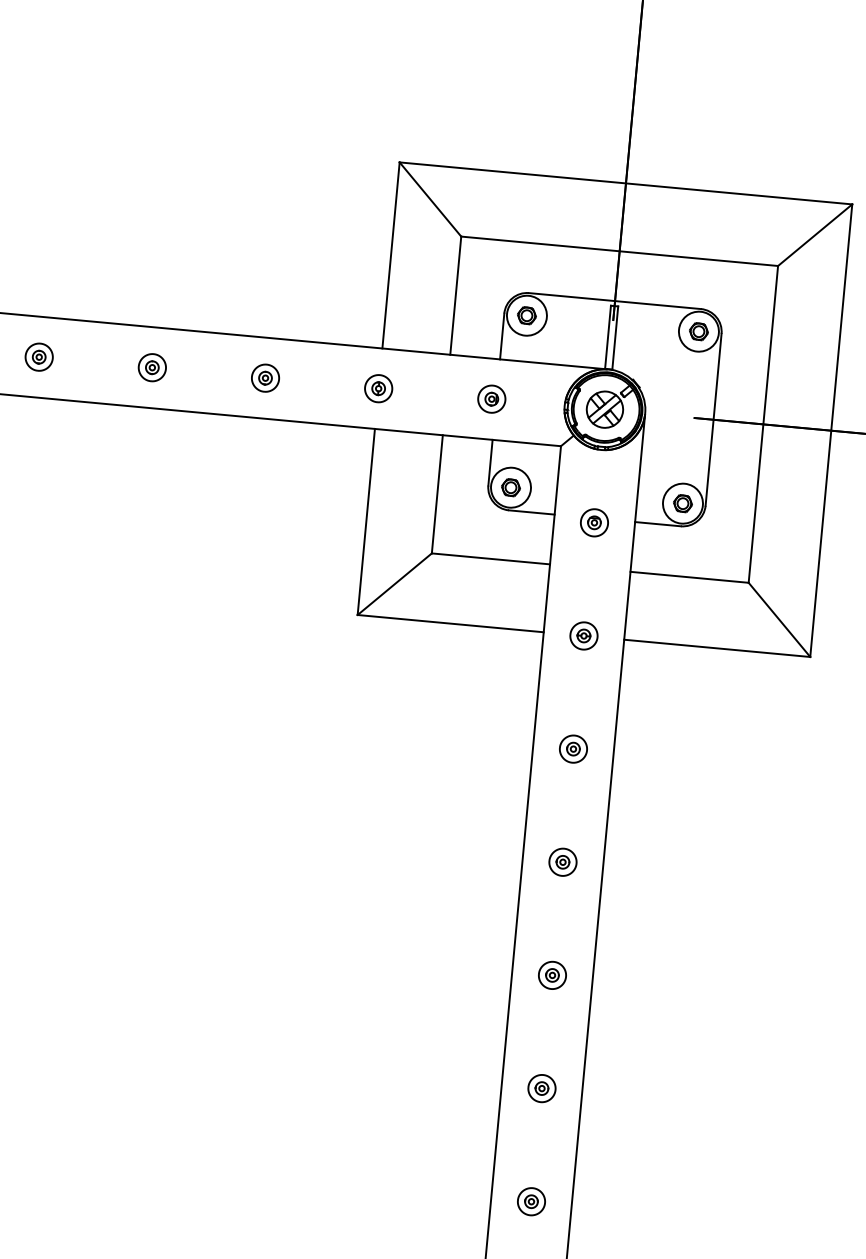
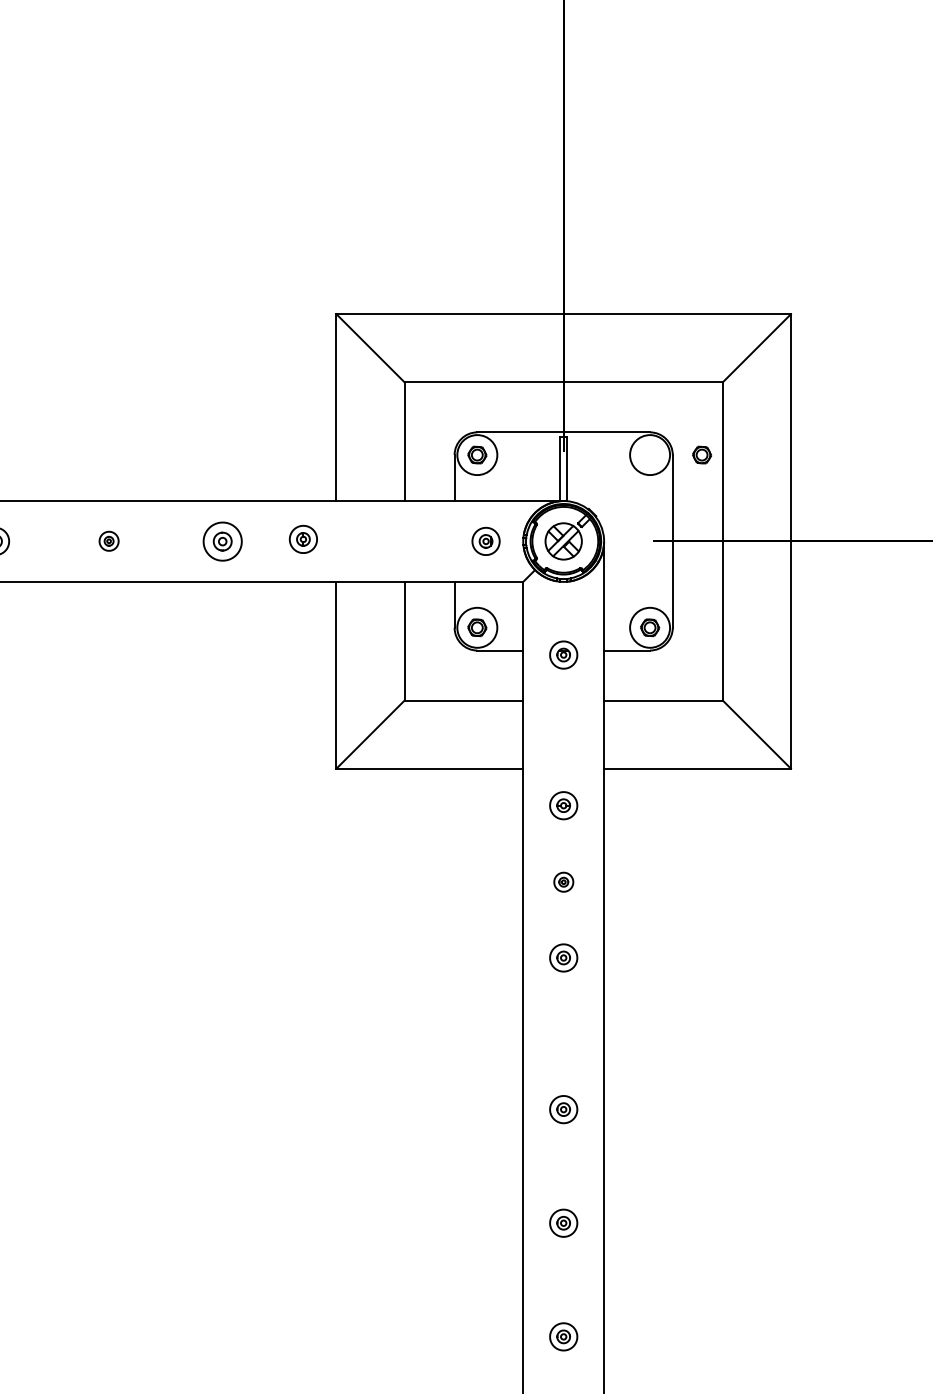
part: (698, 331) -> (701, 454), moved
part: (151, 366) -> (108, 540), size x0.7
part: (265, 377) -> (222, 540), size x1.4
part: (377, 387) -> (302, 538), moved
part: (491, 398) -> (485, 540), moved
part: (583, 635) -> (563, 805), moved
part: (573, 748) -> (563, 881), size x0.7
part: (562, 861) -> (563, 957), moved

